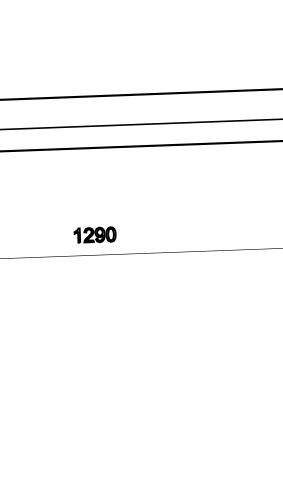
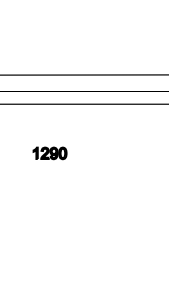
part: (94, 235) -> (49, 153), size x1.43

